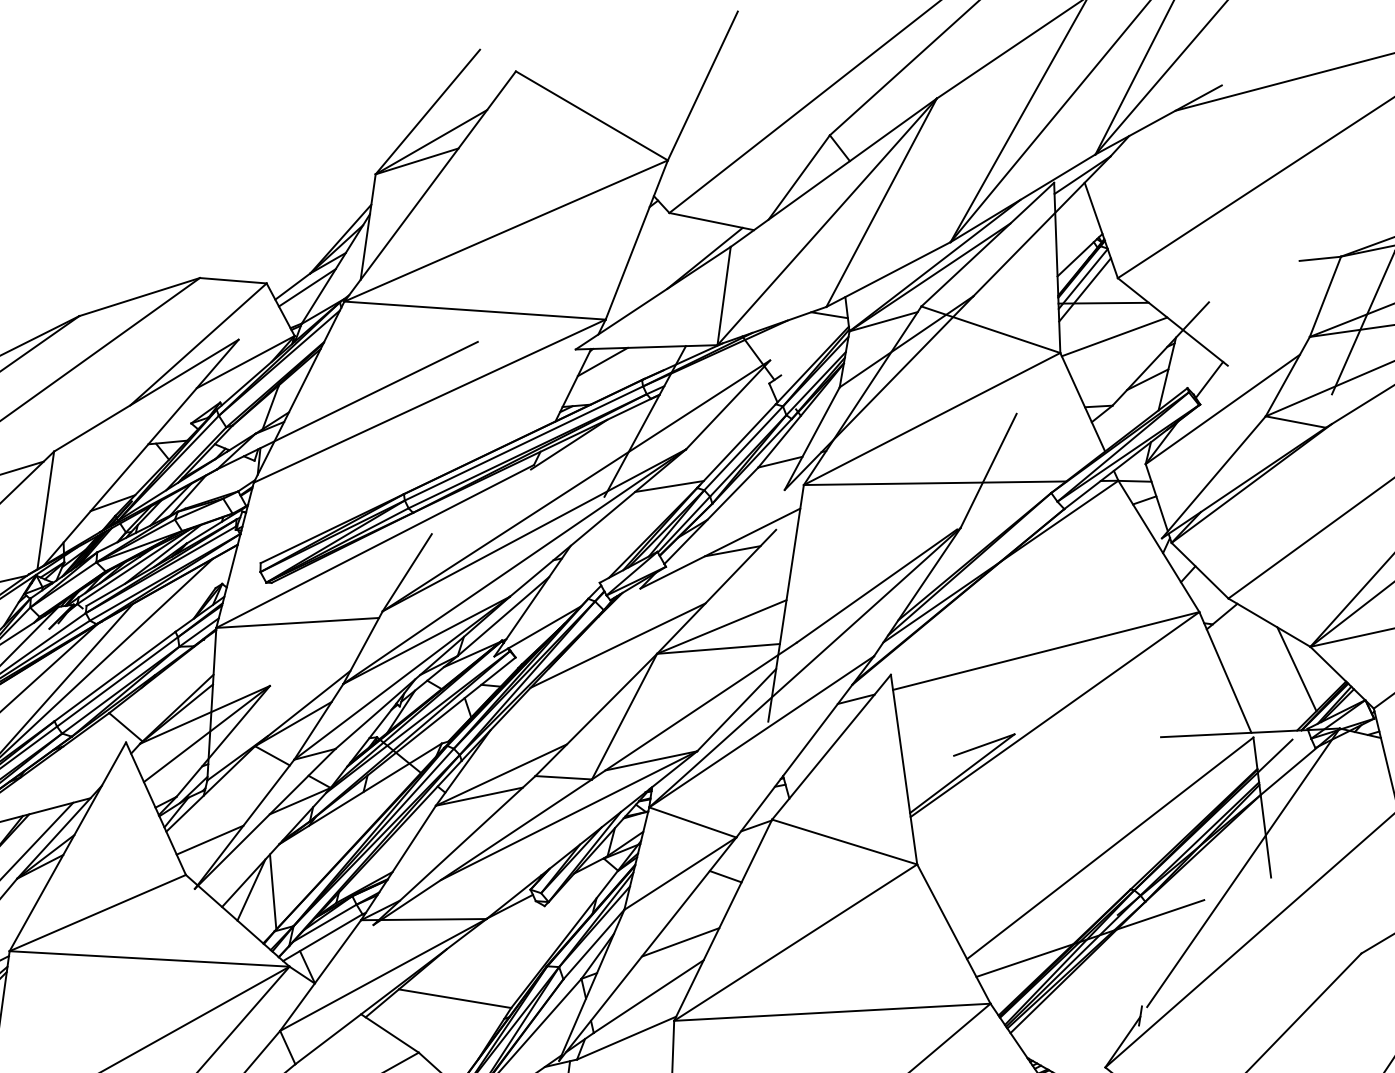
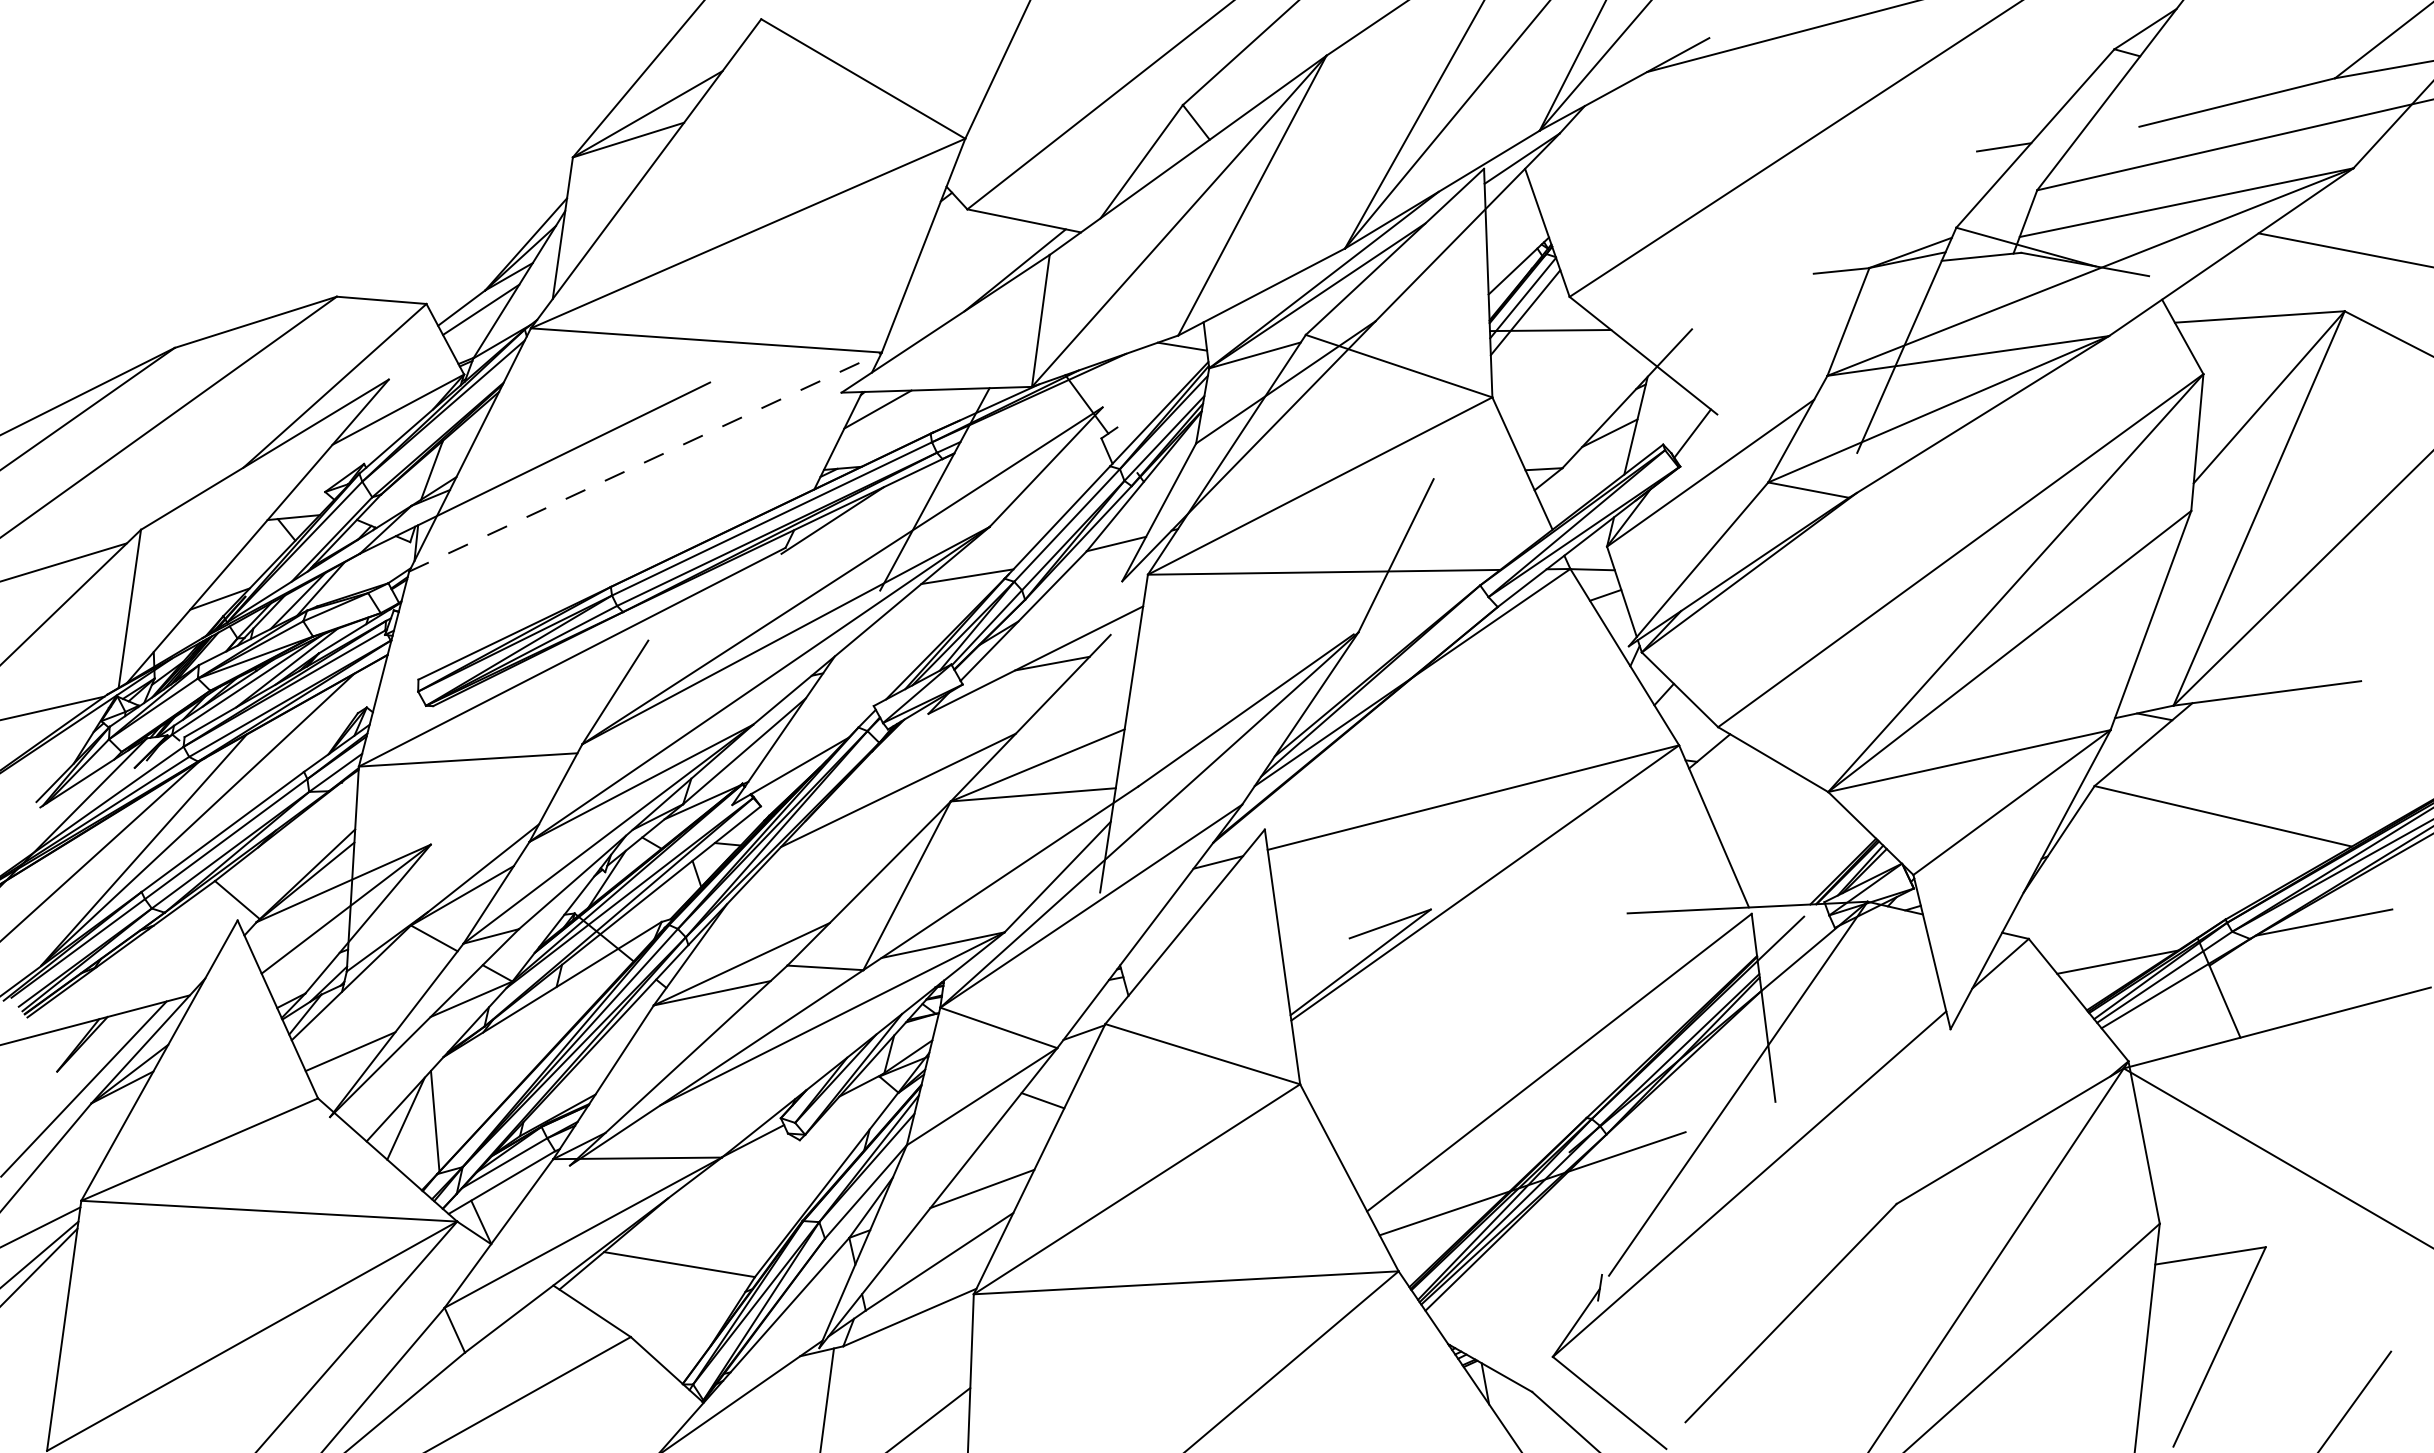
line: (1114, 336) -> (1565, 375), removed
line: (429, 400) -> (645, 461), solid -> dashed
line: (1296, 668) -> (1809, 821), removed

